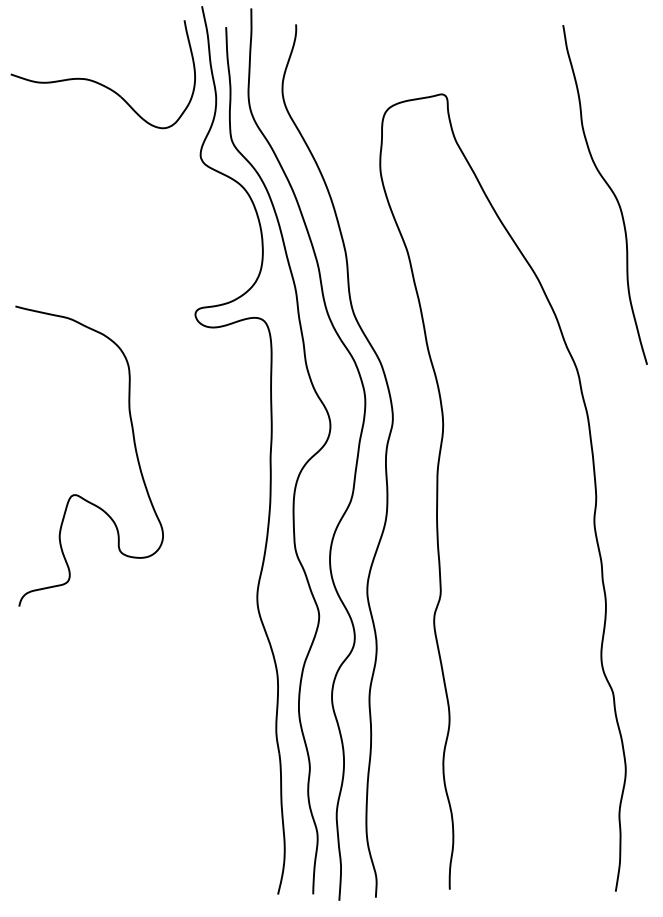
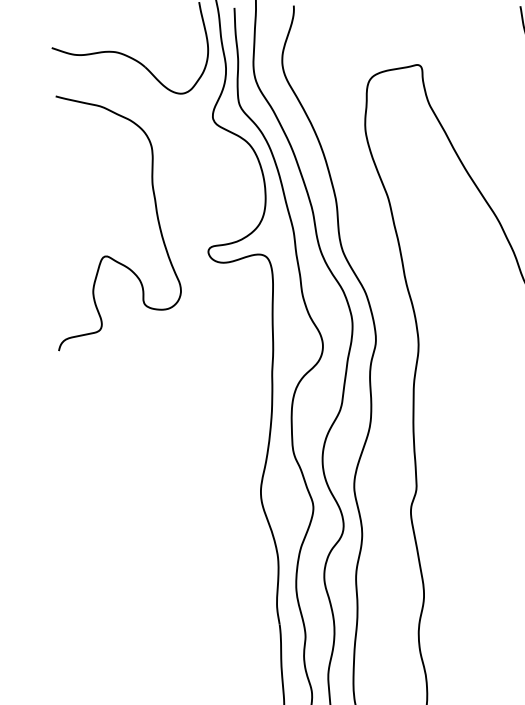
curve: (77, 494) -> (108, 255), moved

